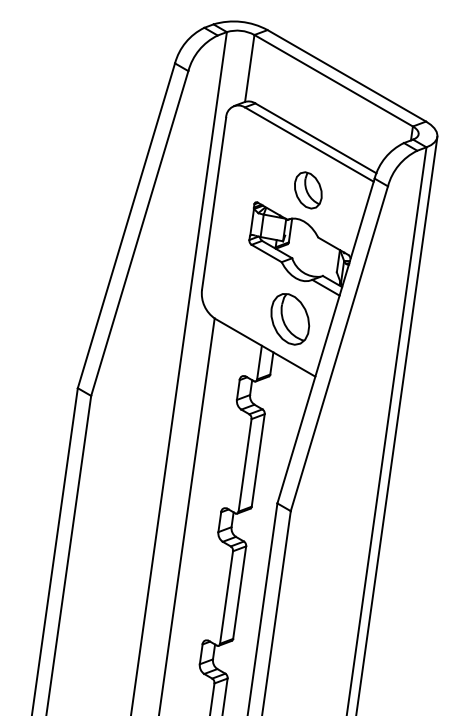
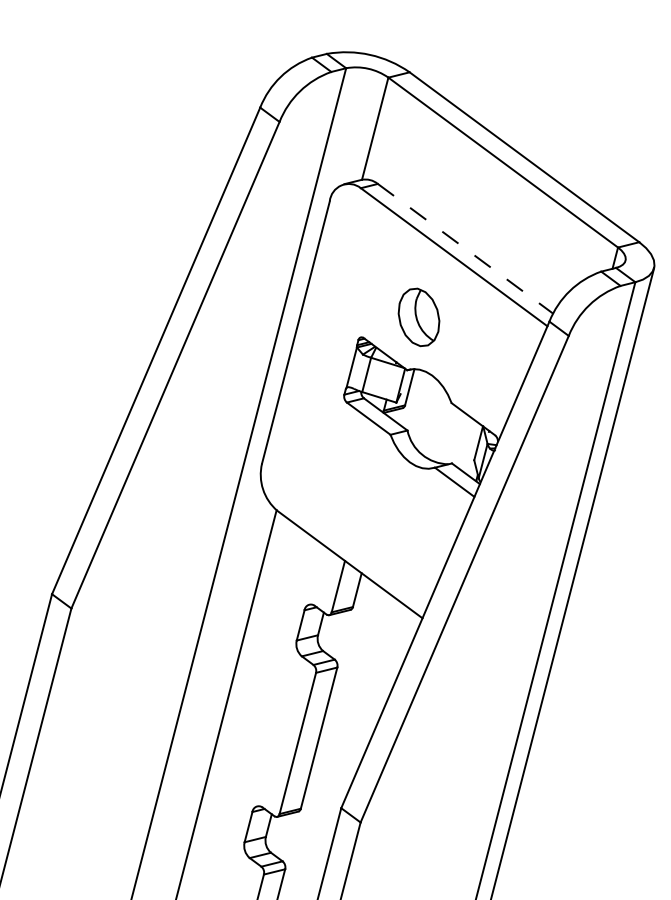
line: (315, 138) -> (464, 248), solid -> dashed
part: (308, 190) -> (419, 317), moved
part: (290, 319) -> (394, 525), removed

